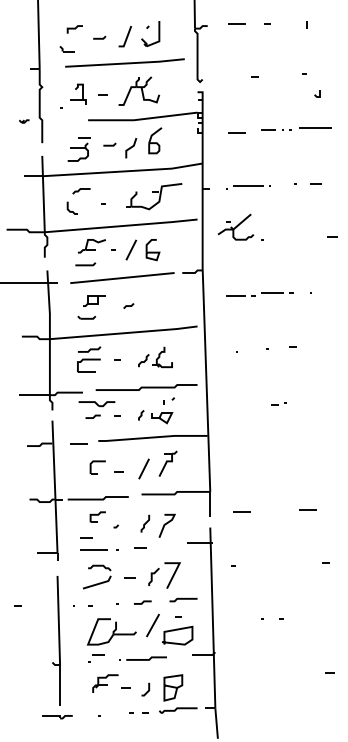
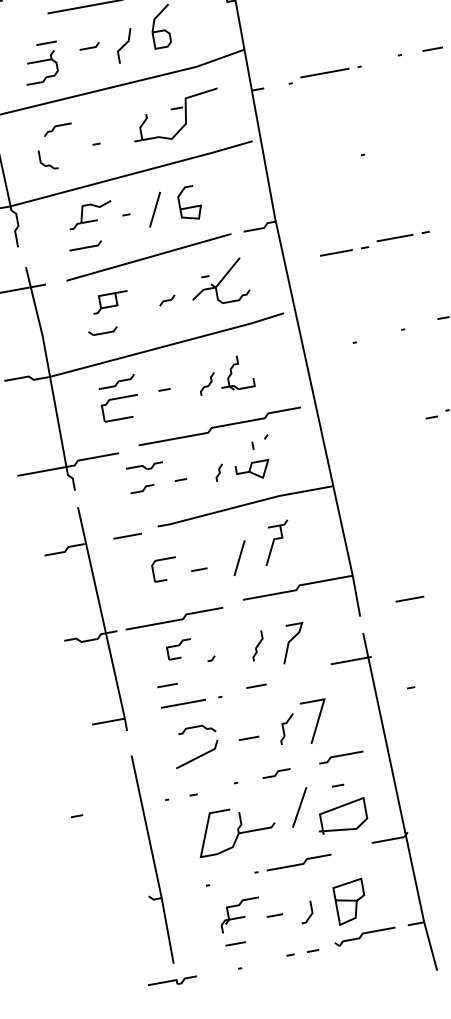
part: (235, 226) -> (218, 282), moved
part: (96, 403) -> (143, 466), size x0.62
line: (98, 654) -> (235, 943), moved

